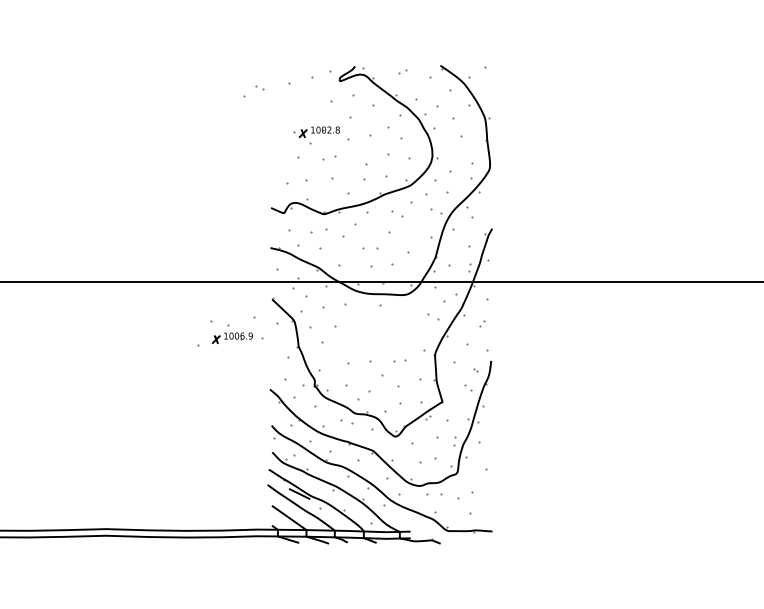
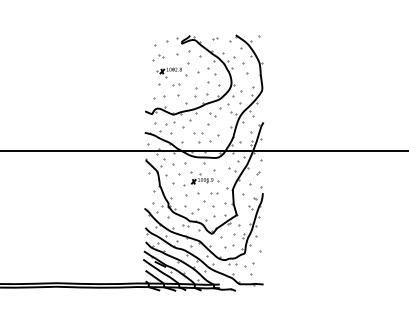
part: (254, 90) -> (158, 57), moved
part: (230, 331) -> (201, 177), moved

